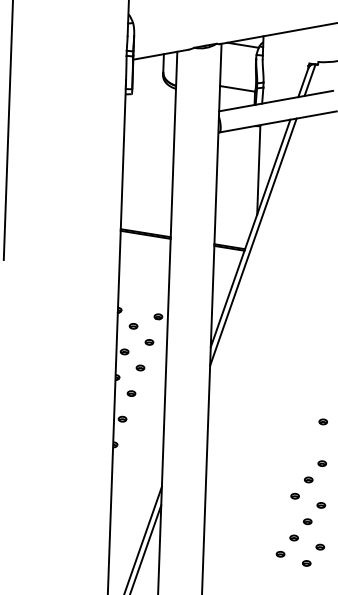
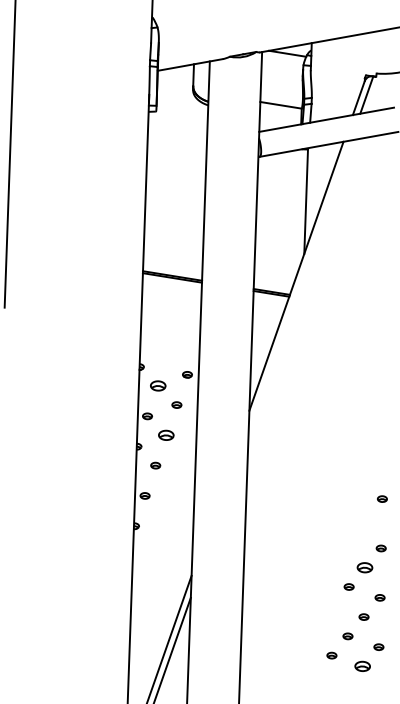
line: (253, 241) -> (299, 285), removed
part: (133, 326) -> (158, 386), size x1.6
part: (140, 367) -> (166, 434), size x1.6
part: (308, 479) -> (364, 567), size x1.6
part: (306, 563) -> (362, 666), size x1.6

